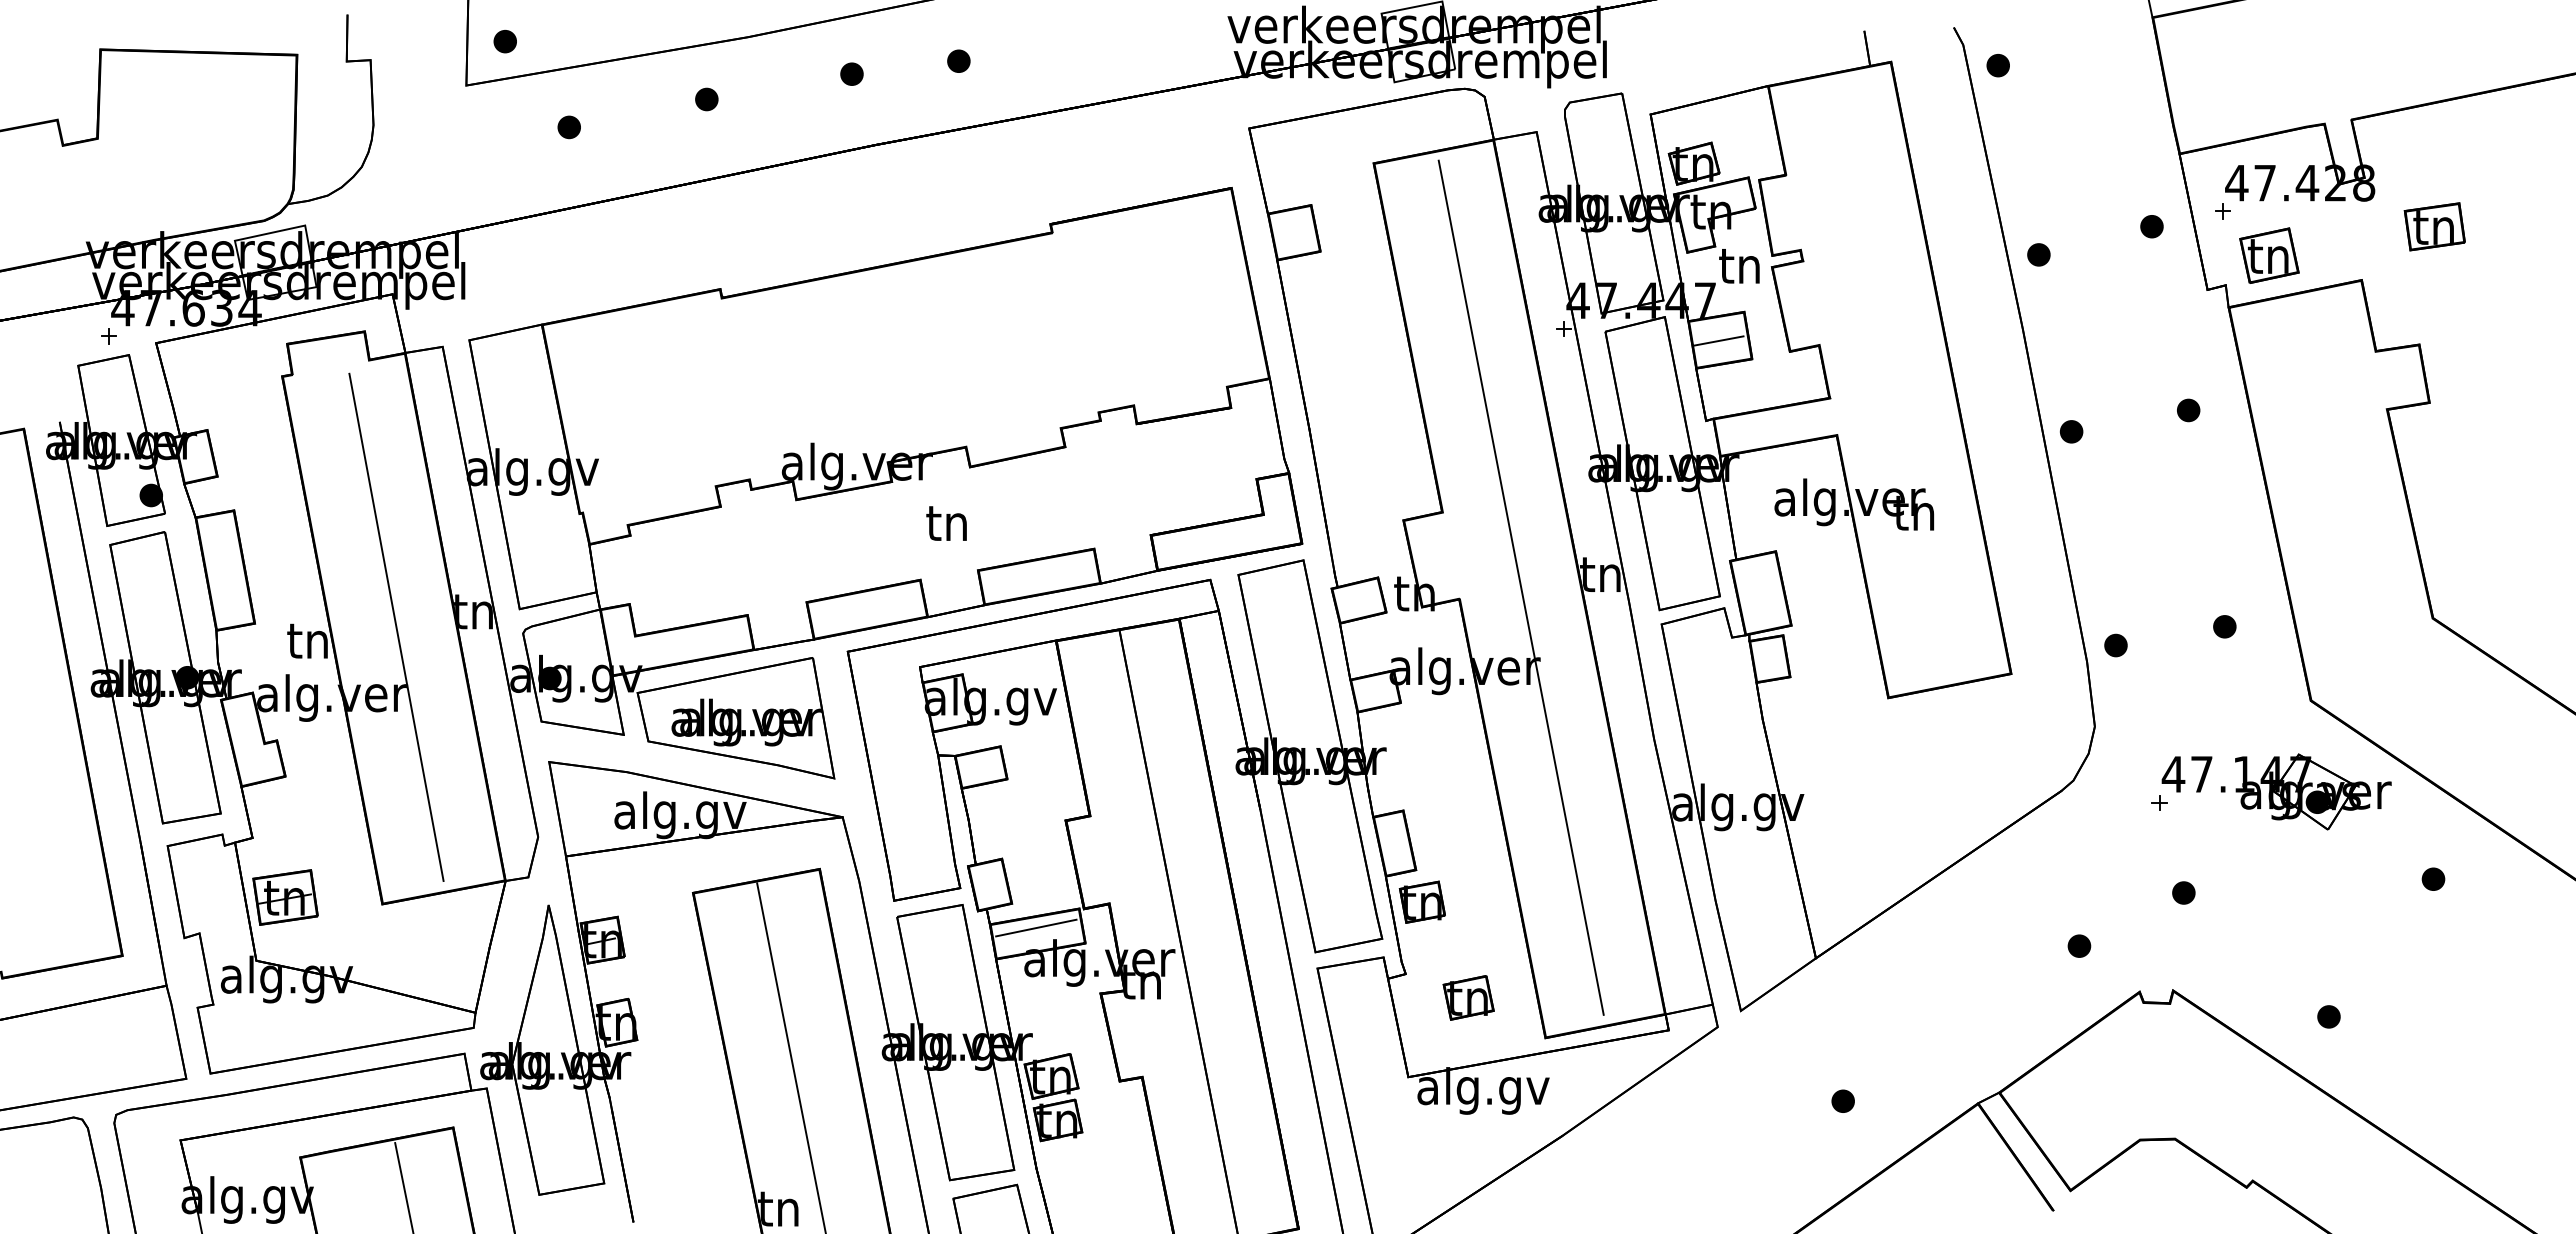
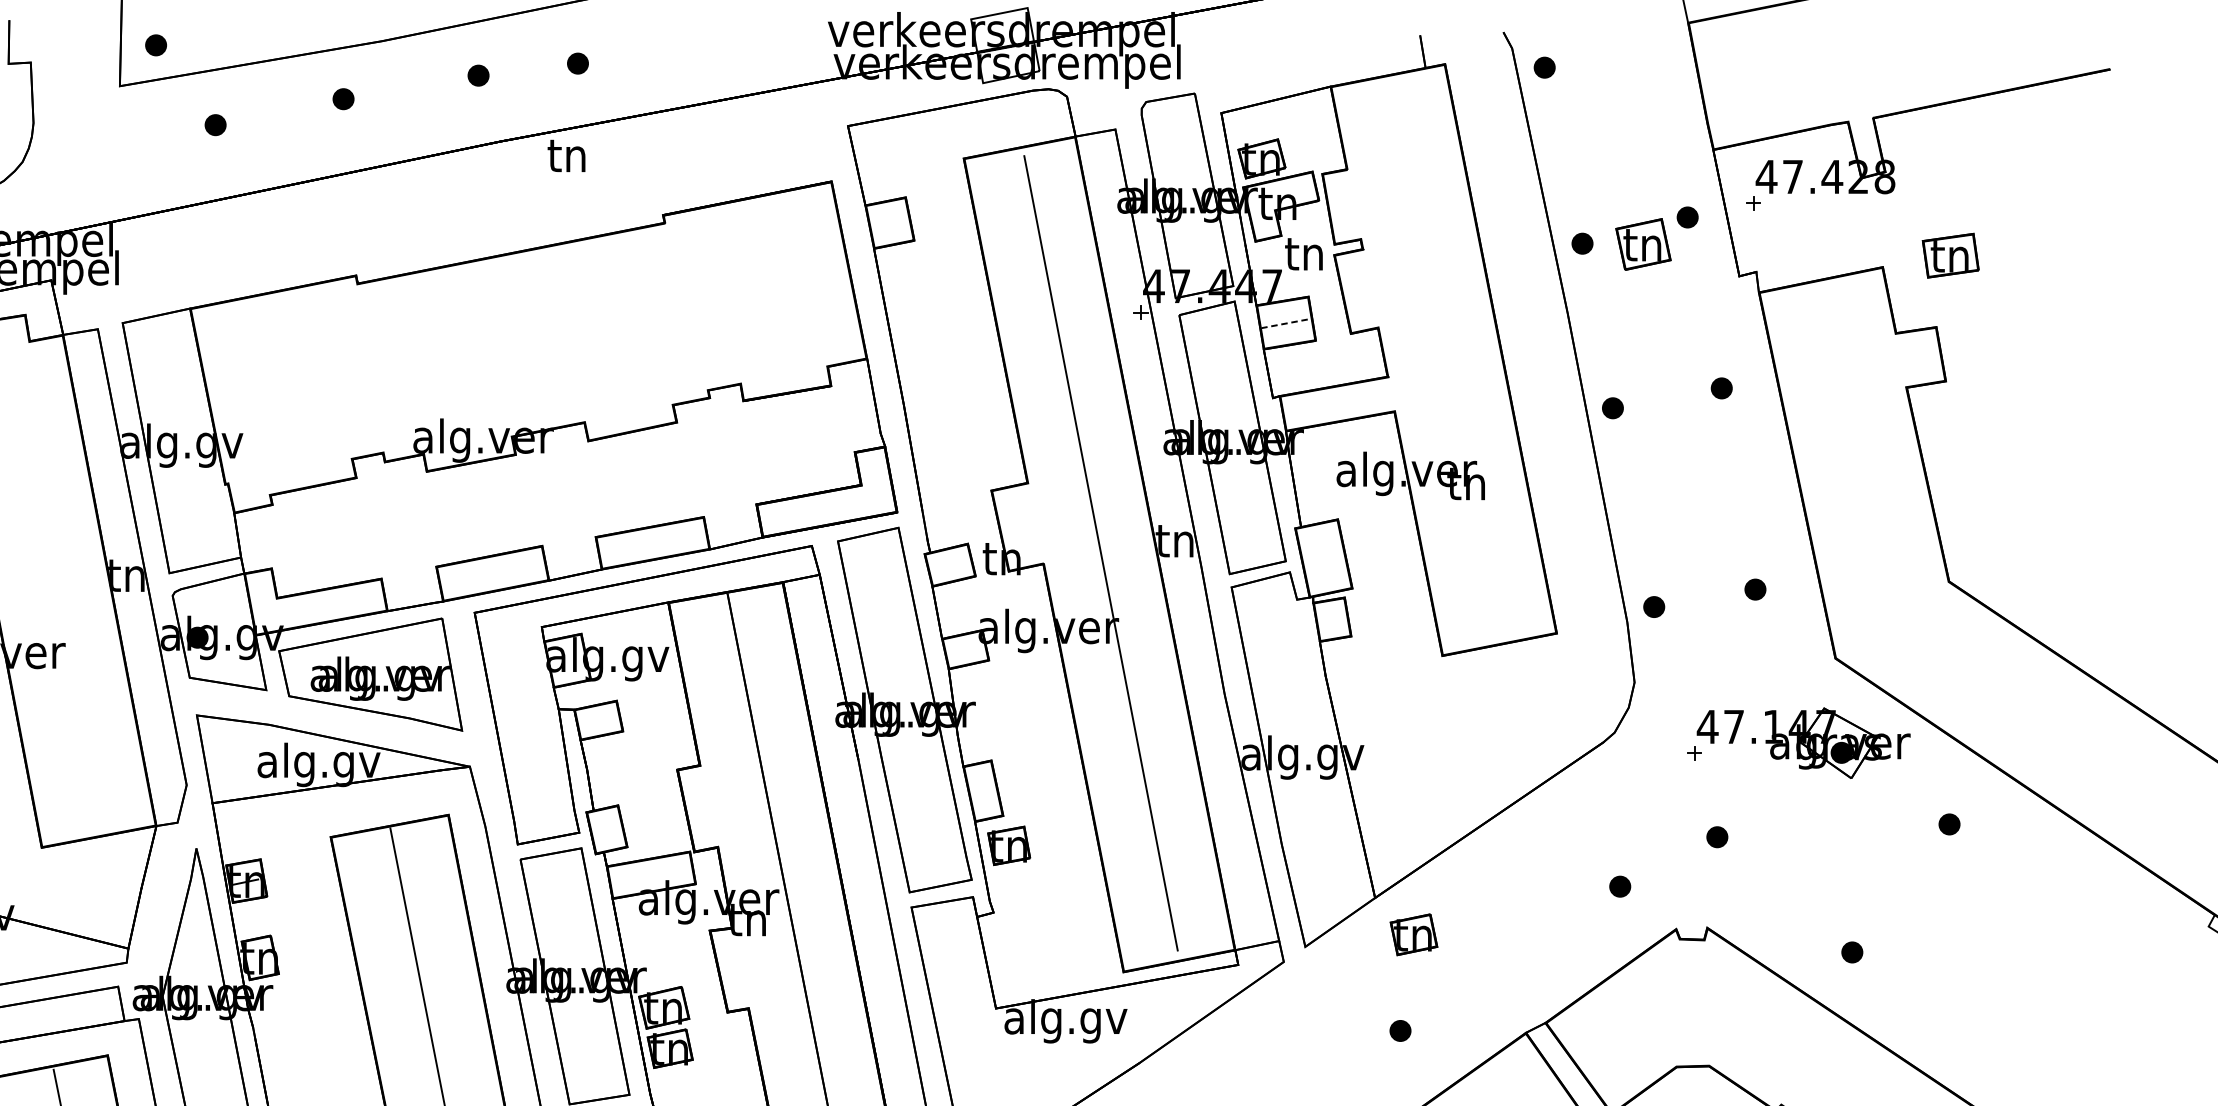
part: (2434, 226) -> (1950, 255), moved
part: (2269, 255) -> (1643, 244), moved
line: (1718, 341) -> (1284, 324), solid -> dashed
text: (946, 523) -> (566, 155), moved
line: (396, 627) -> (54, 590), removed
line: (1036, 927) -> (650, 869), removed
part: (1468, 997) -> (1413, 934), moved

